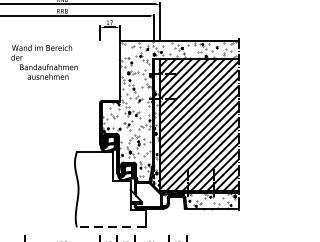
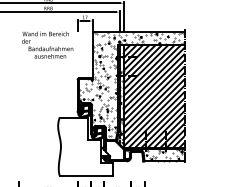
text: (44, 61) -> (47, 44), moved
line: (111, 226) -> (86, 175), dashed -> solid

